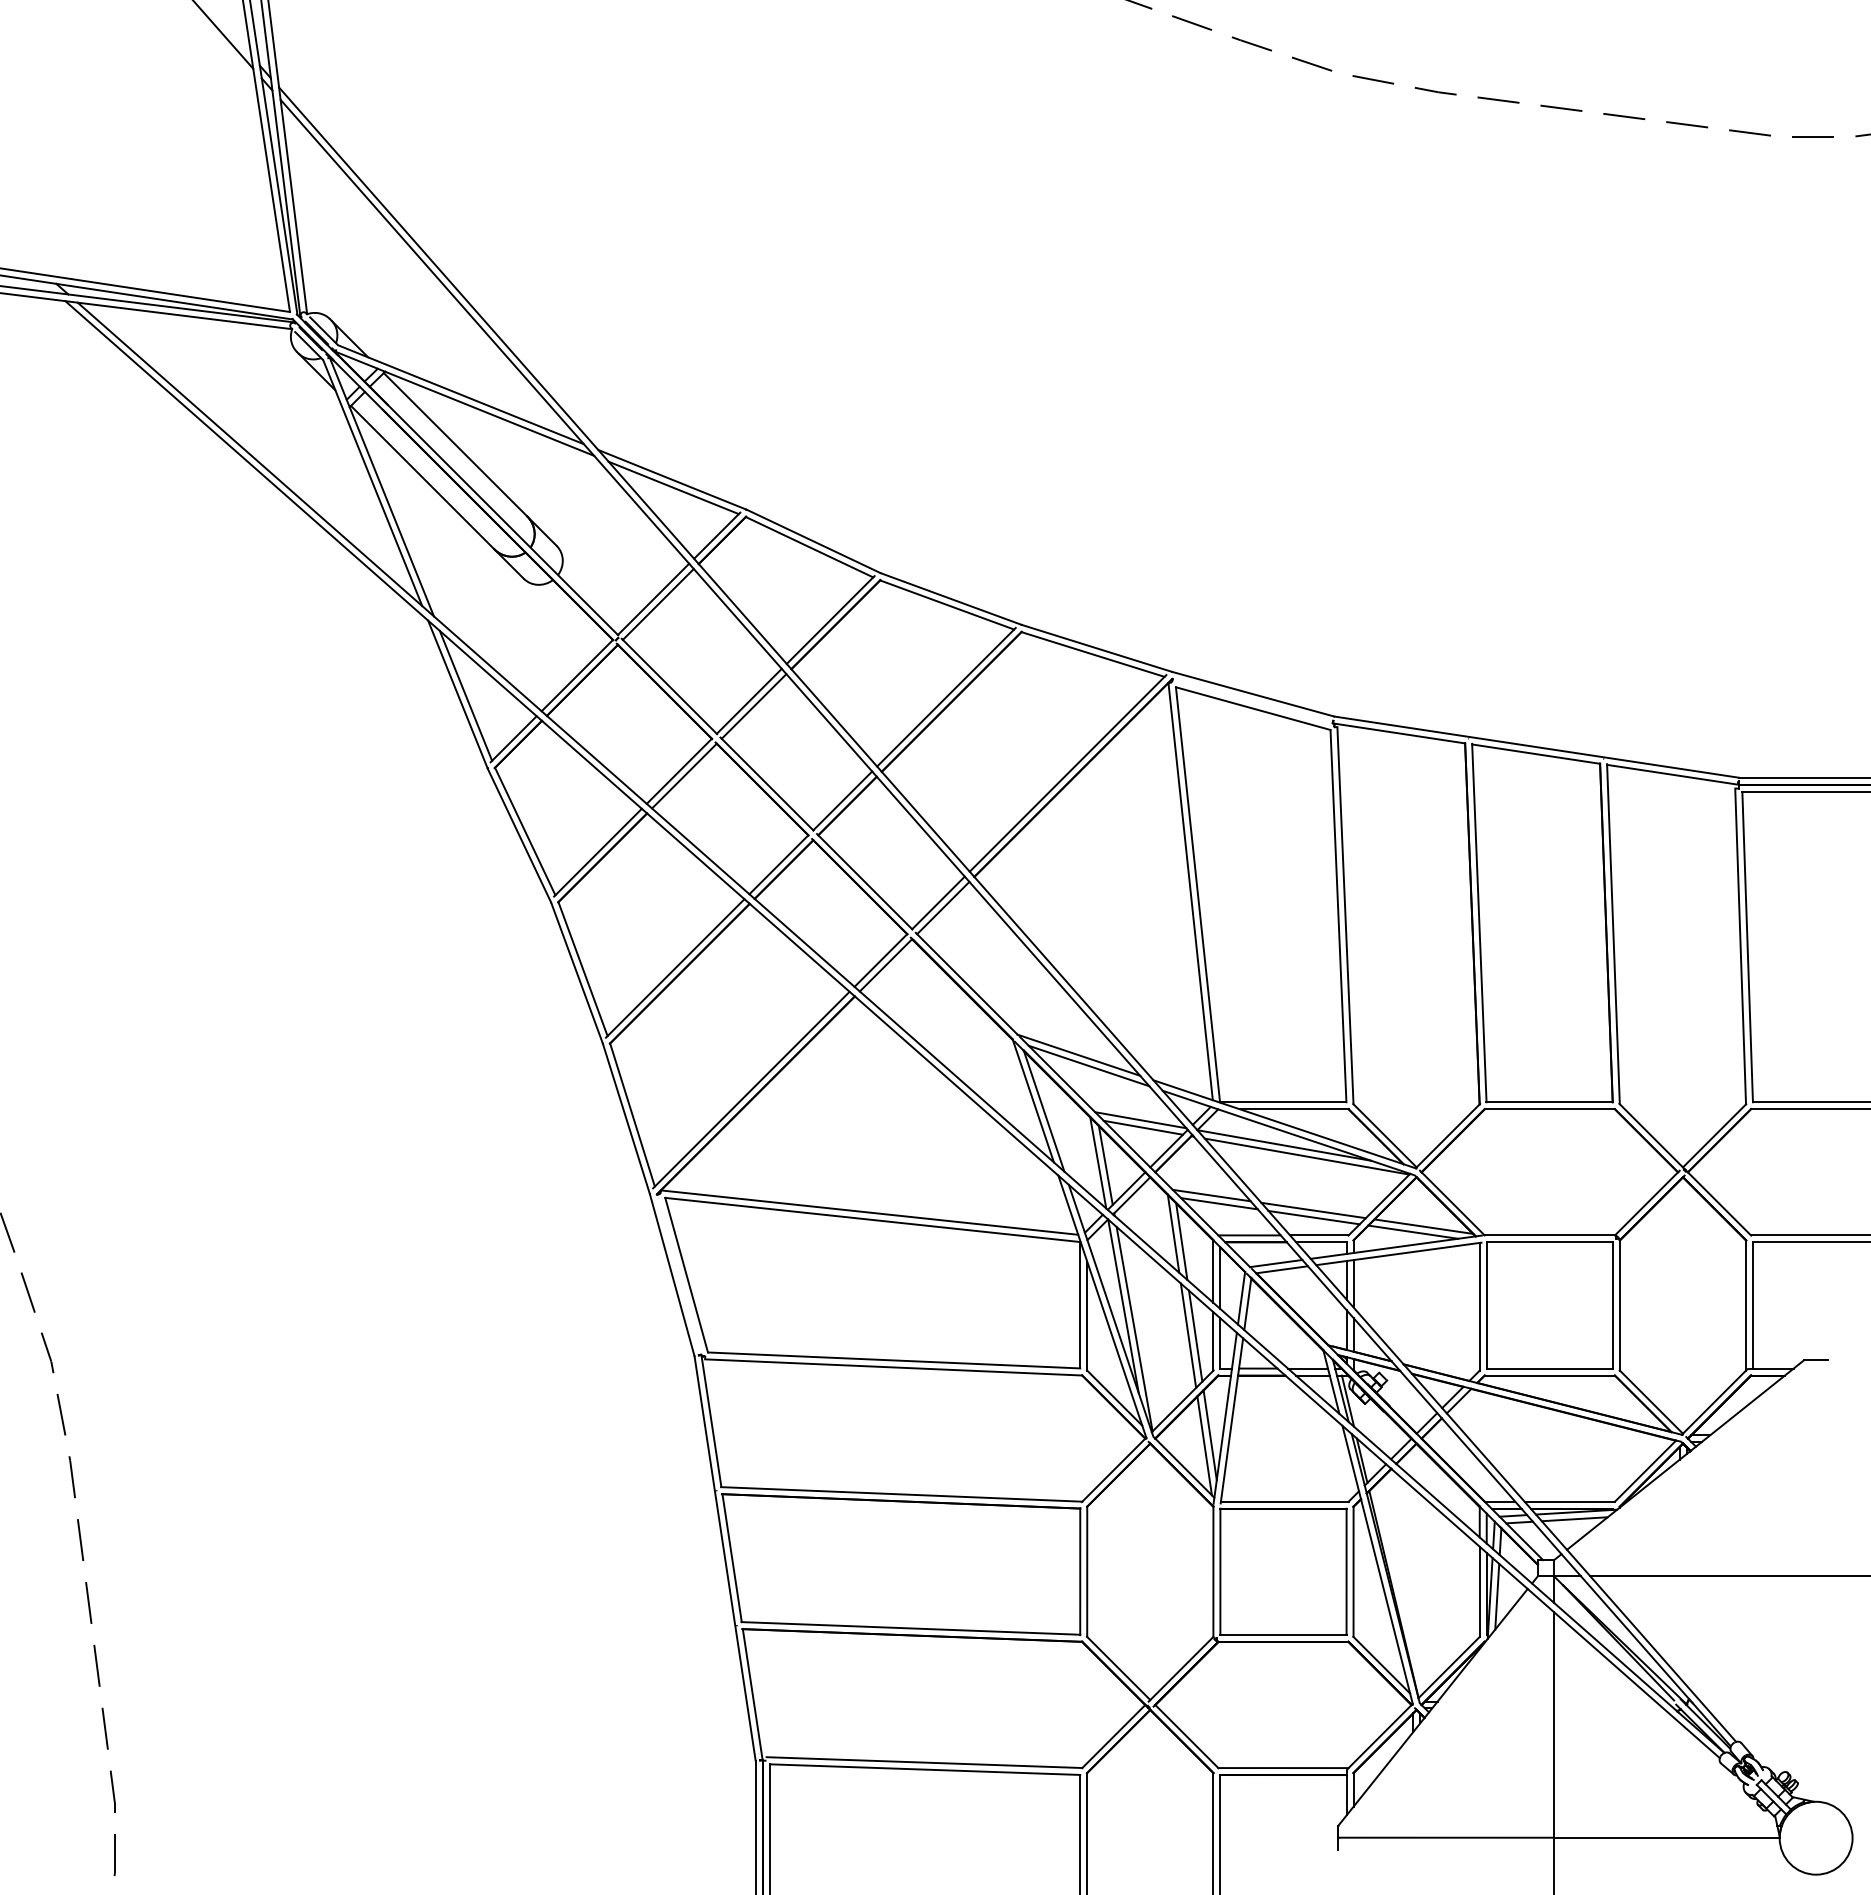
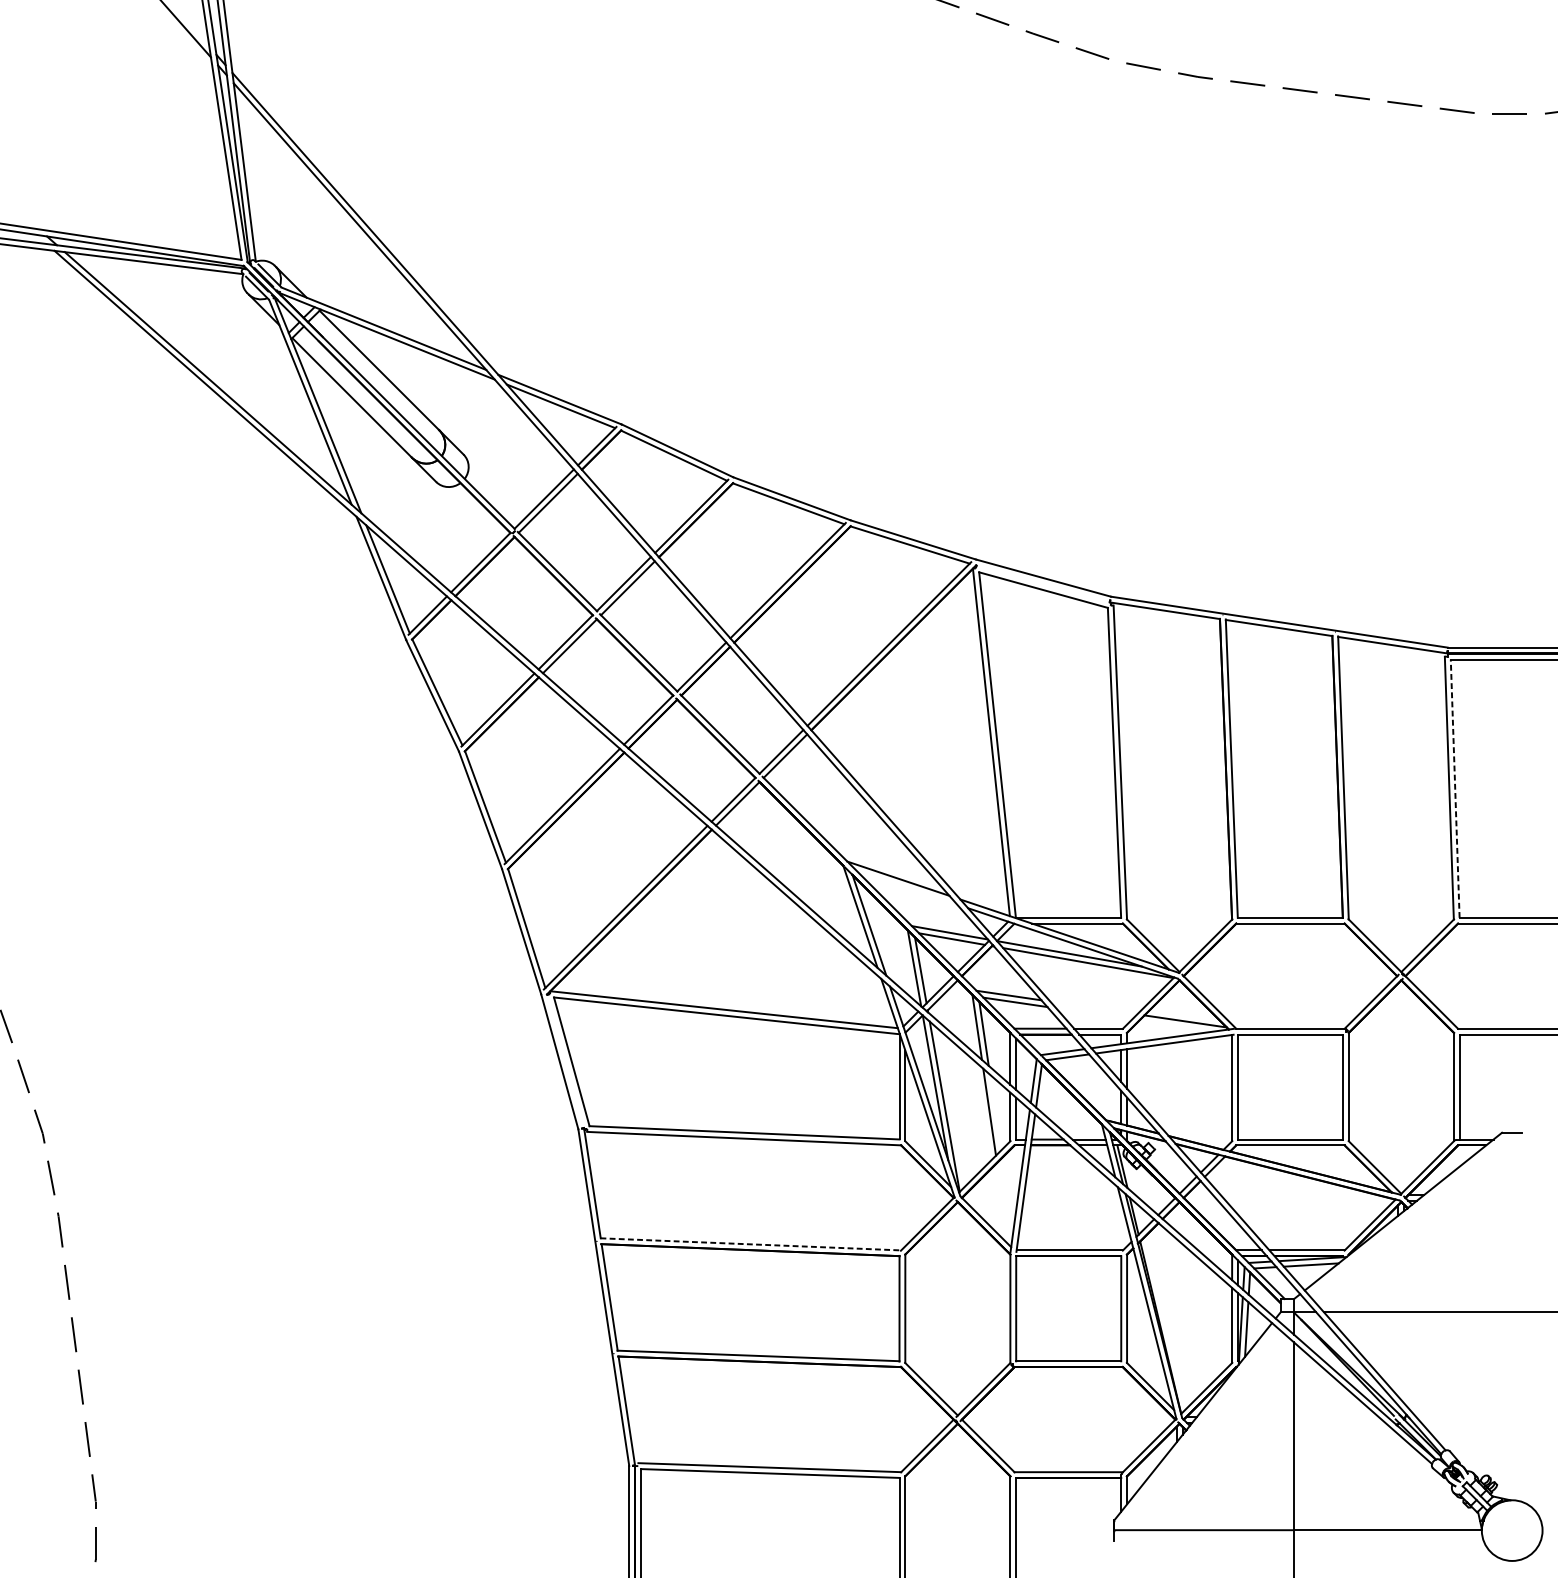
line: (1747, 946) -> (1455, 788), solid -> dashed
line: (1088, 1065) -> (906, 887), removed
line: (1313, 1210) -> (1093, 1007), removed
line: (1313, 1217) -> (1093, 1013), removed
line: (1413, 1231) -> (1176, 1025), removed
line: (1195, 1335) -> (995, 1112), removed
line: (1209, 1435) -> (1007, 1195), removed
line: (1204, 1445) -> (1002, 1203), removed
line: (901, 1494) -> (750, 1244), solid -> dashed

